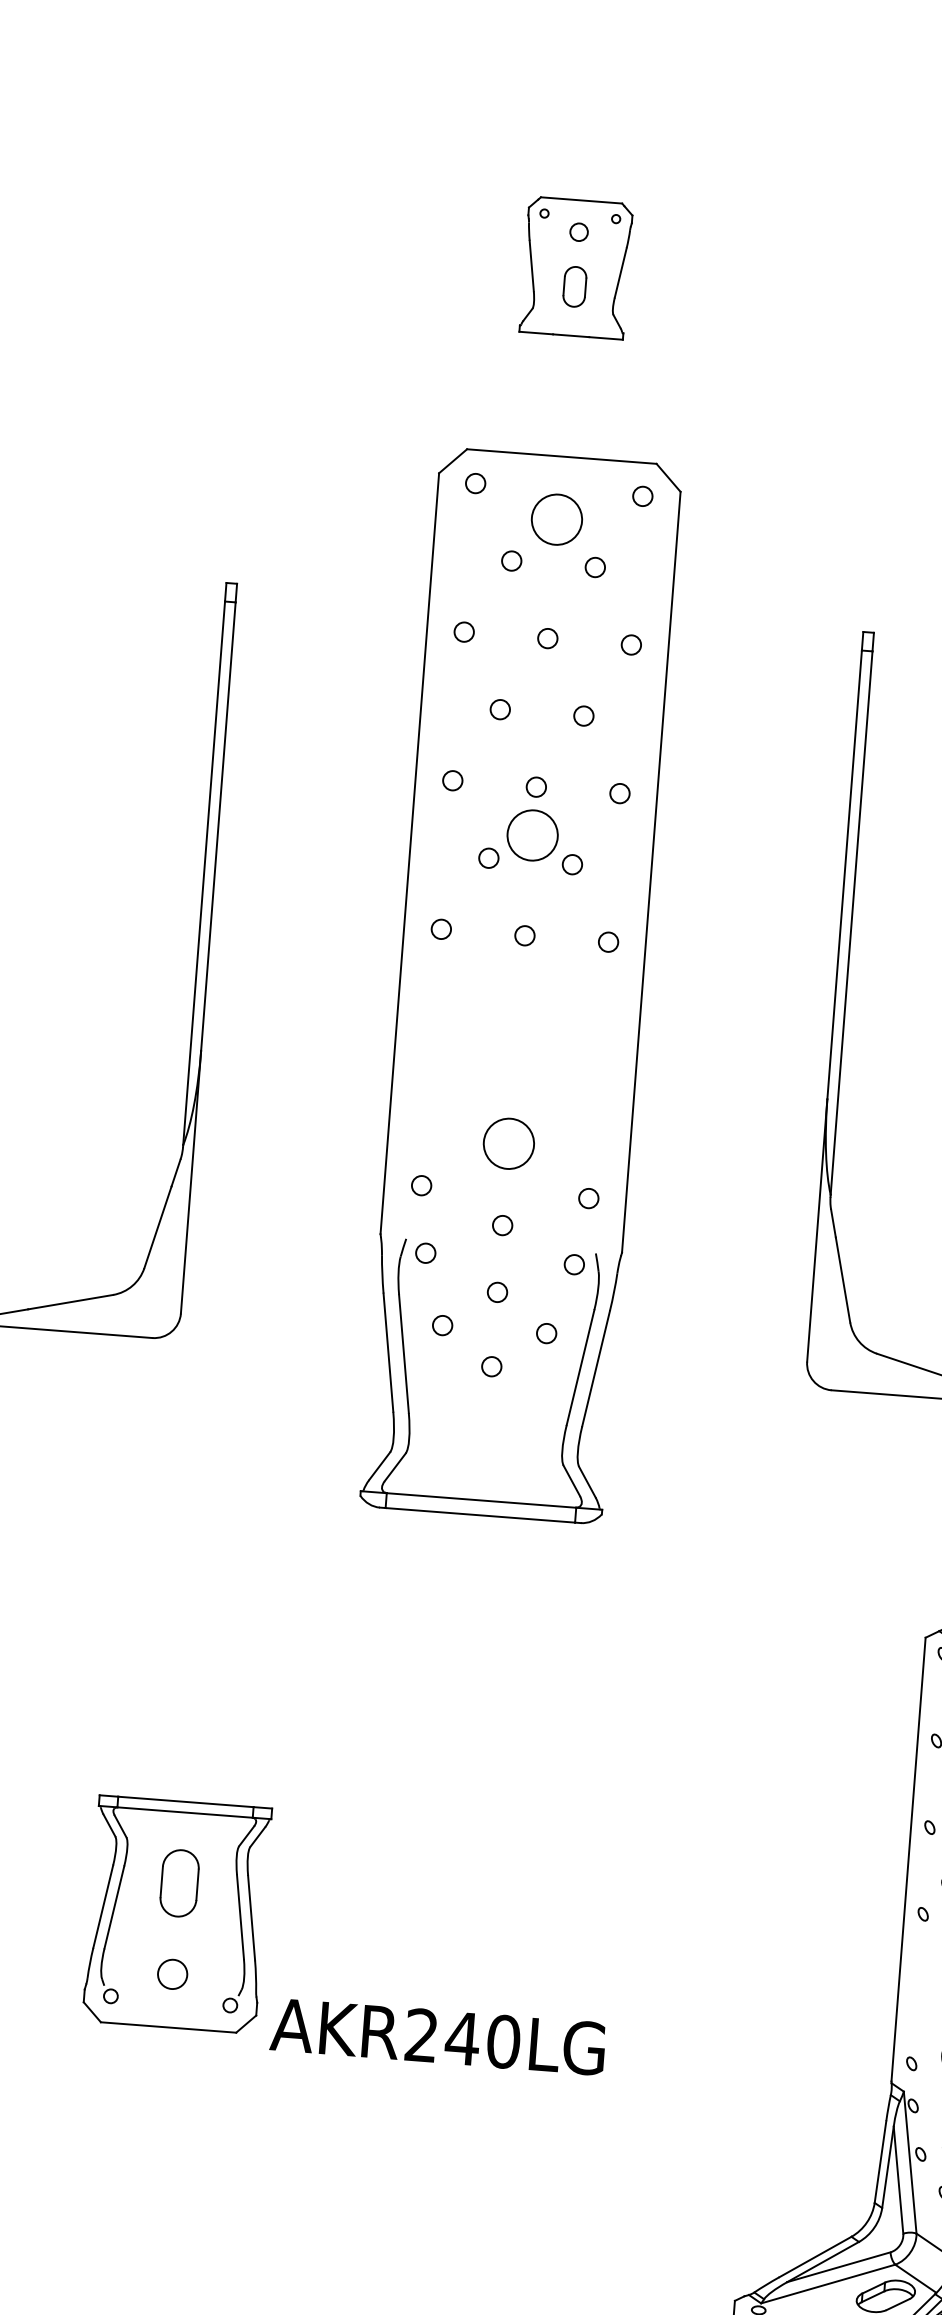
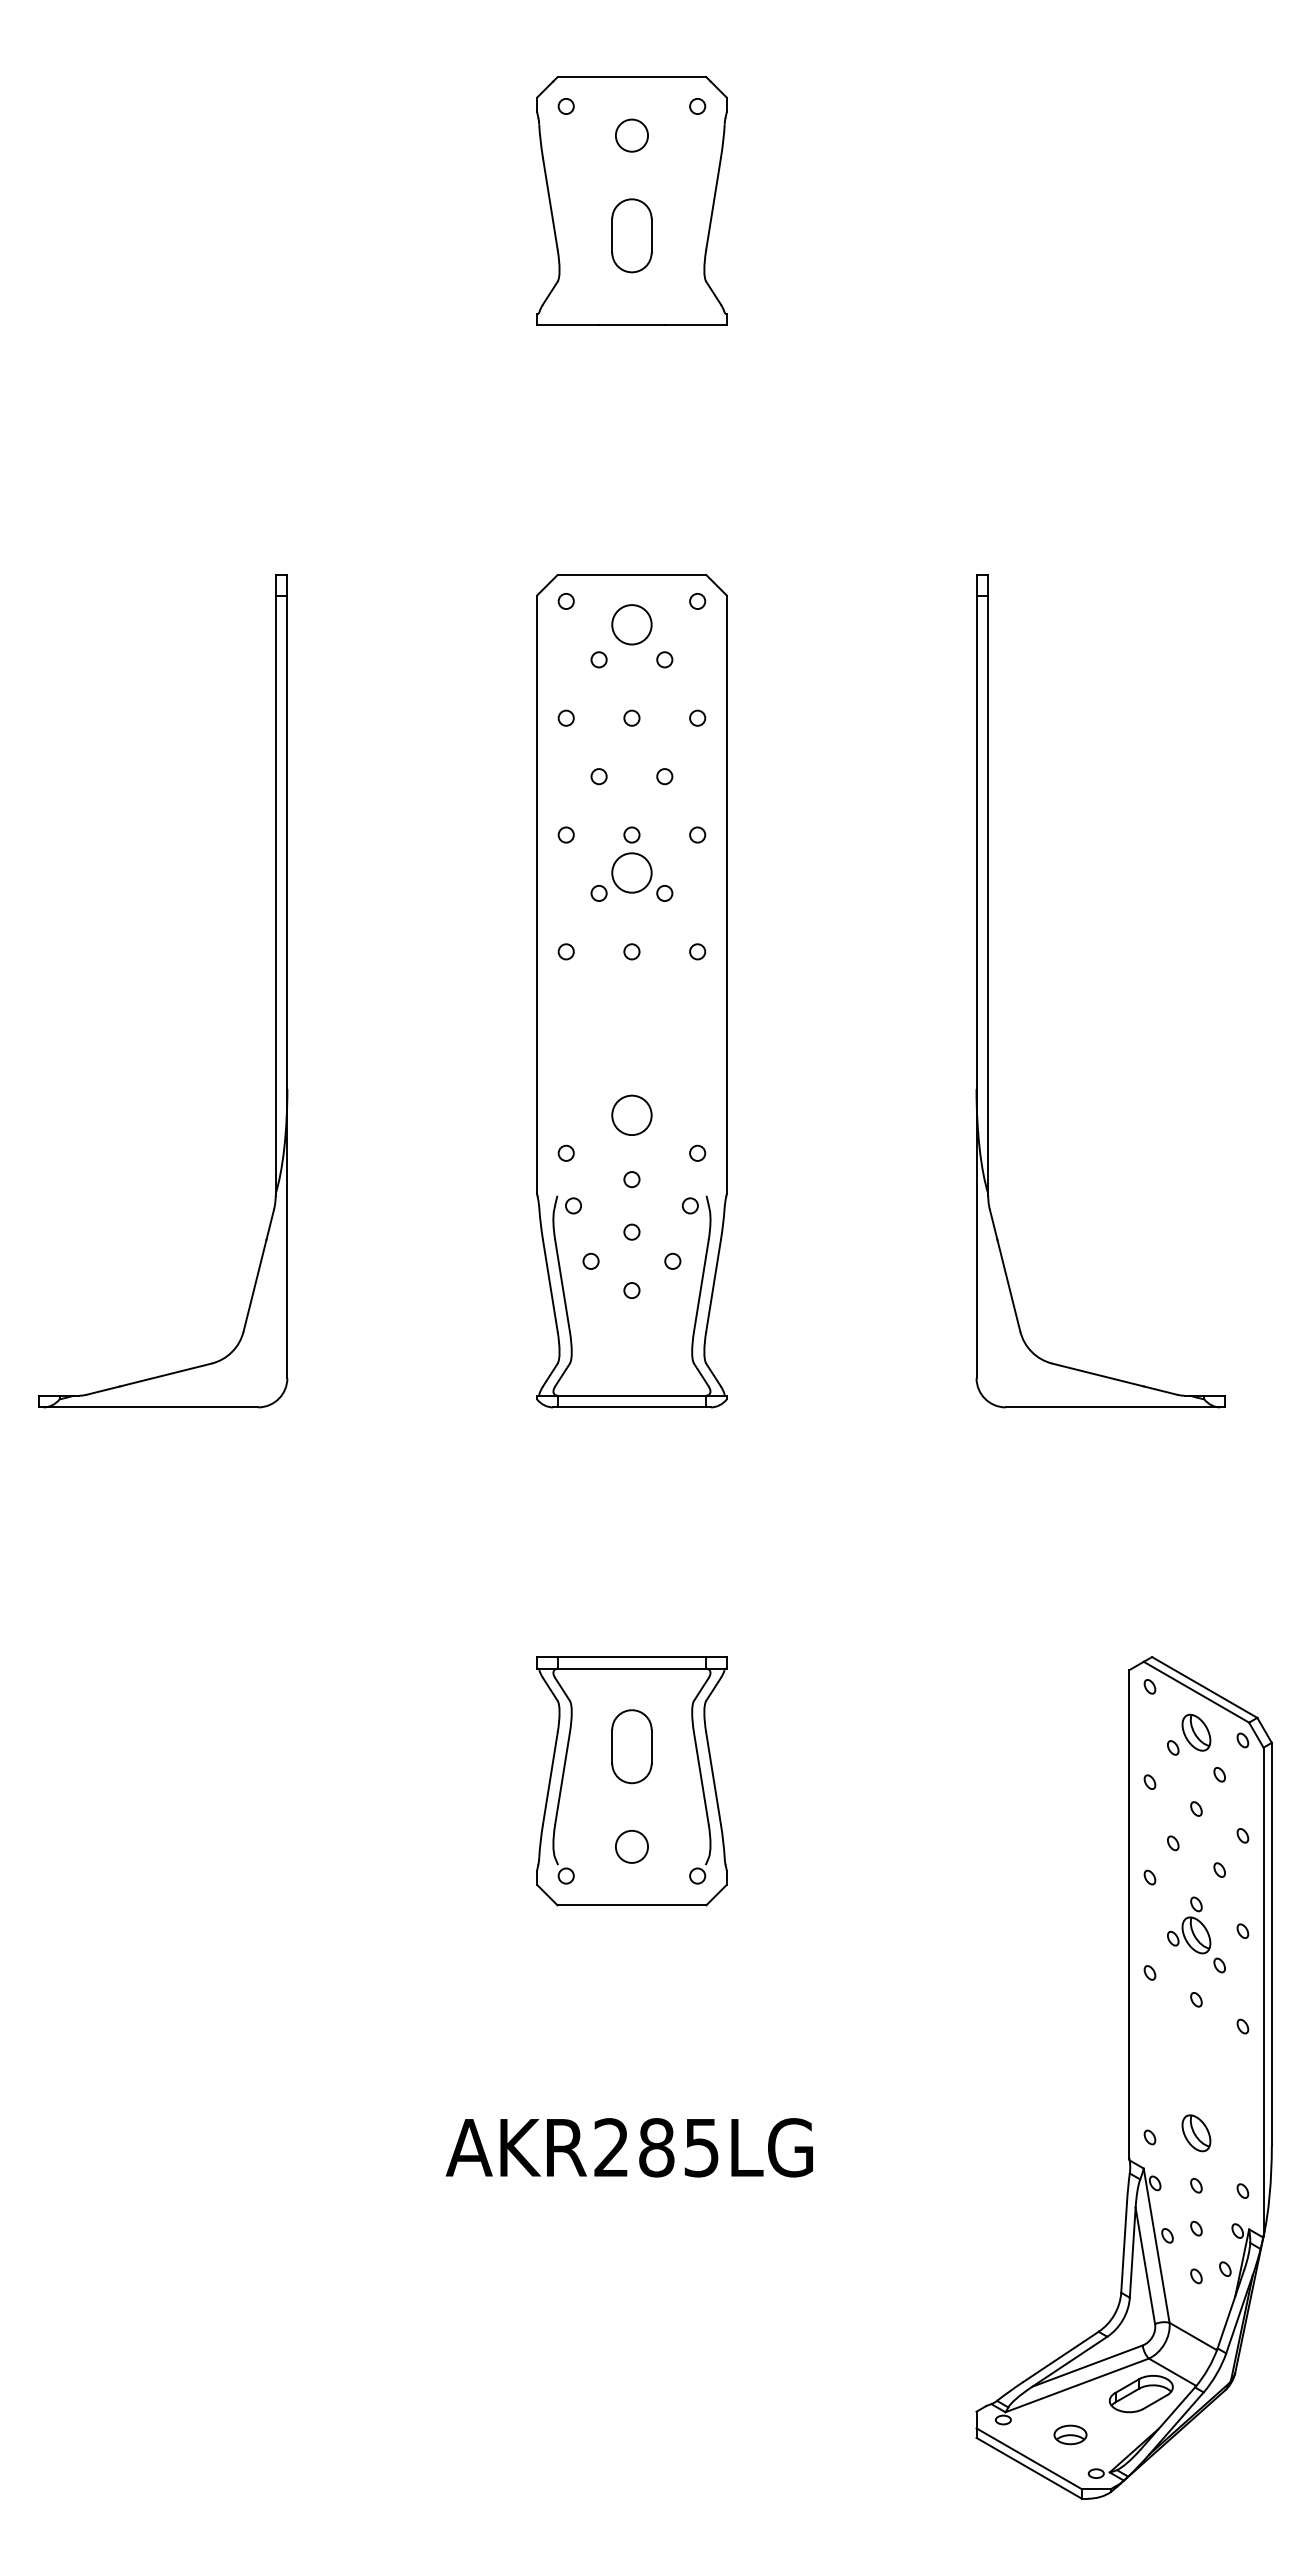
part: (575, 267) -> (631, 200), size x1.67
part: (520, 986) -> (631, 991), size x0.71
part: (176, 1914) -> (631, 1781), moved
text: (482, 2039) -> (678, 2147), AKR240LG -> AKR285LG

